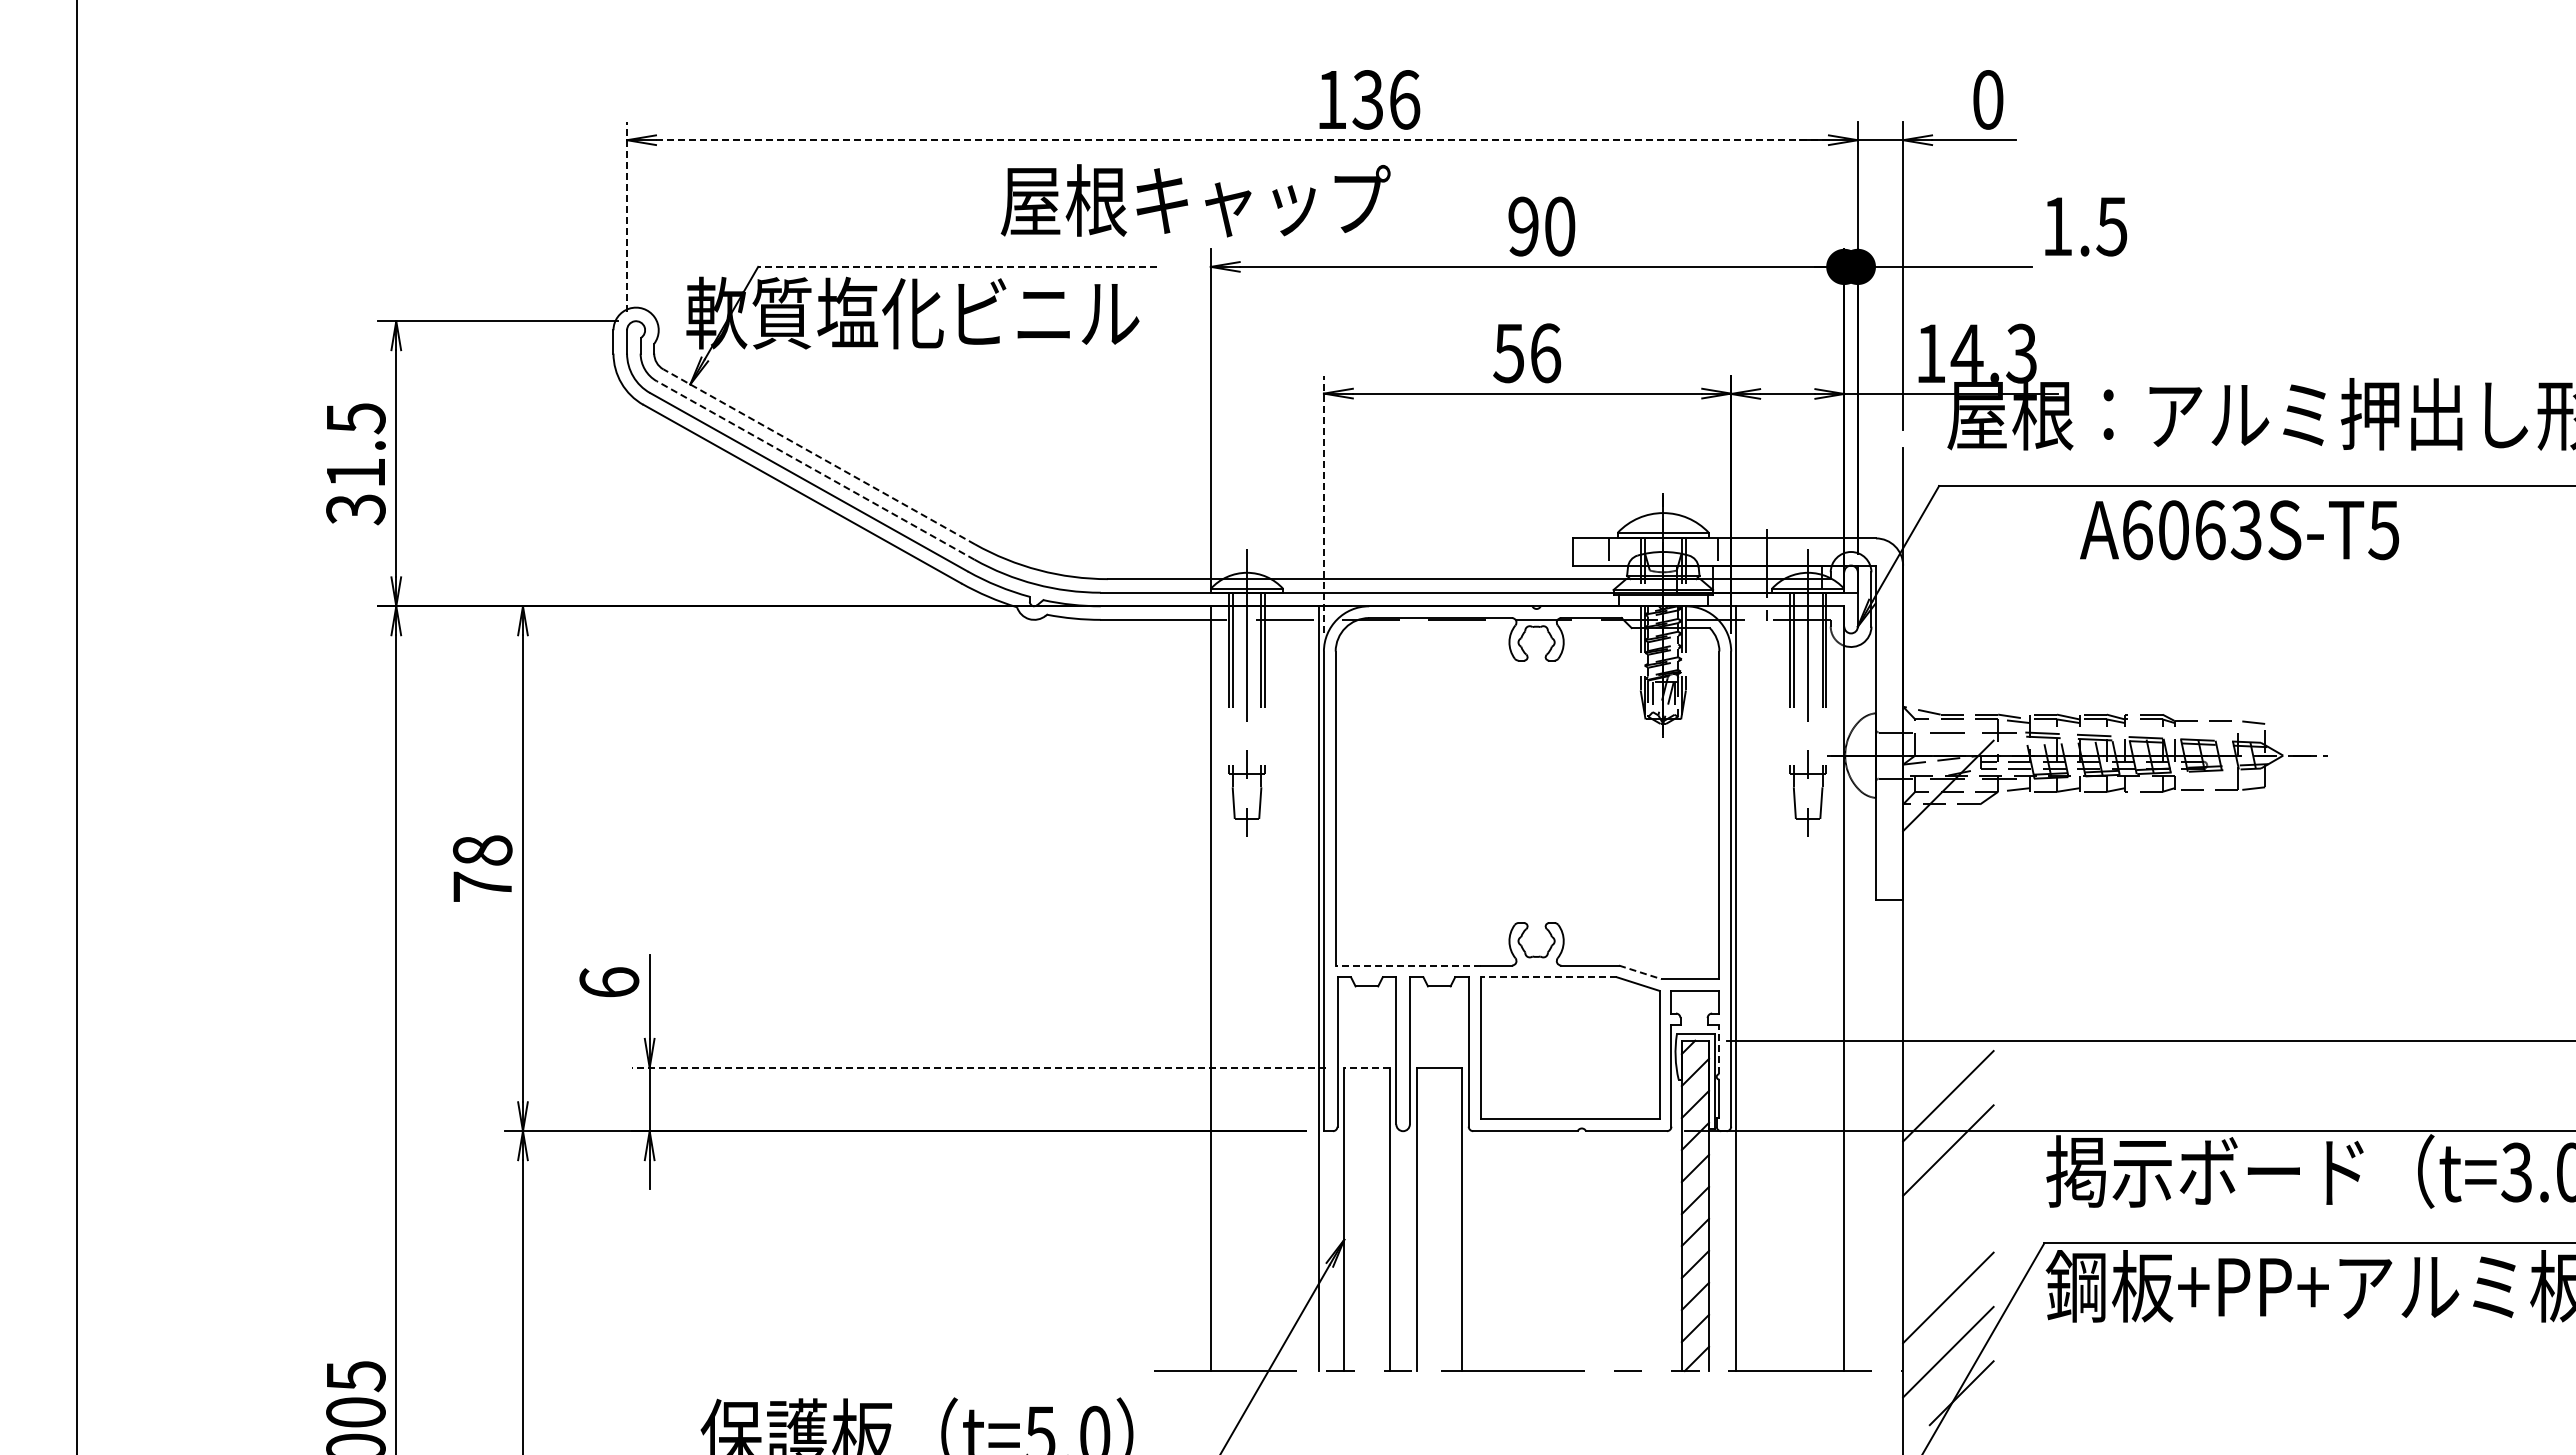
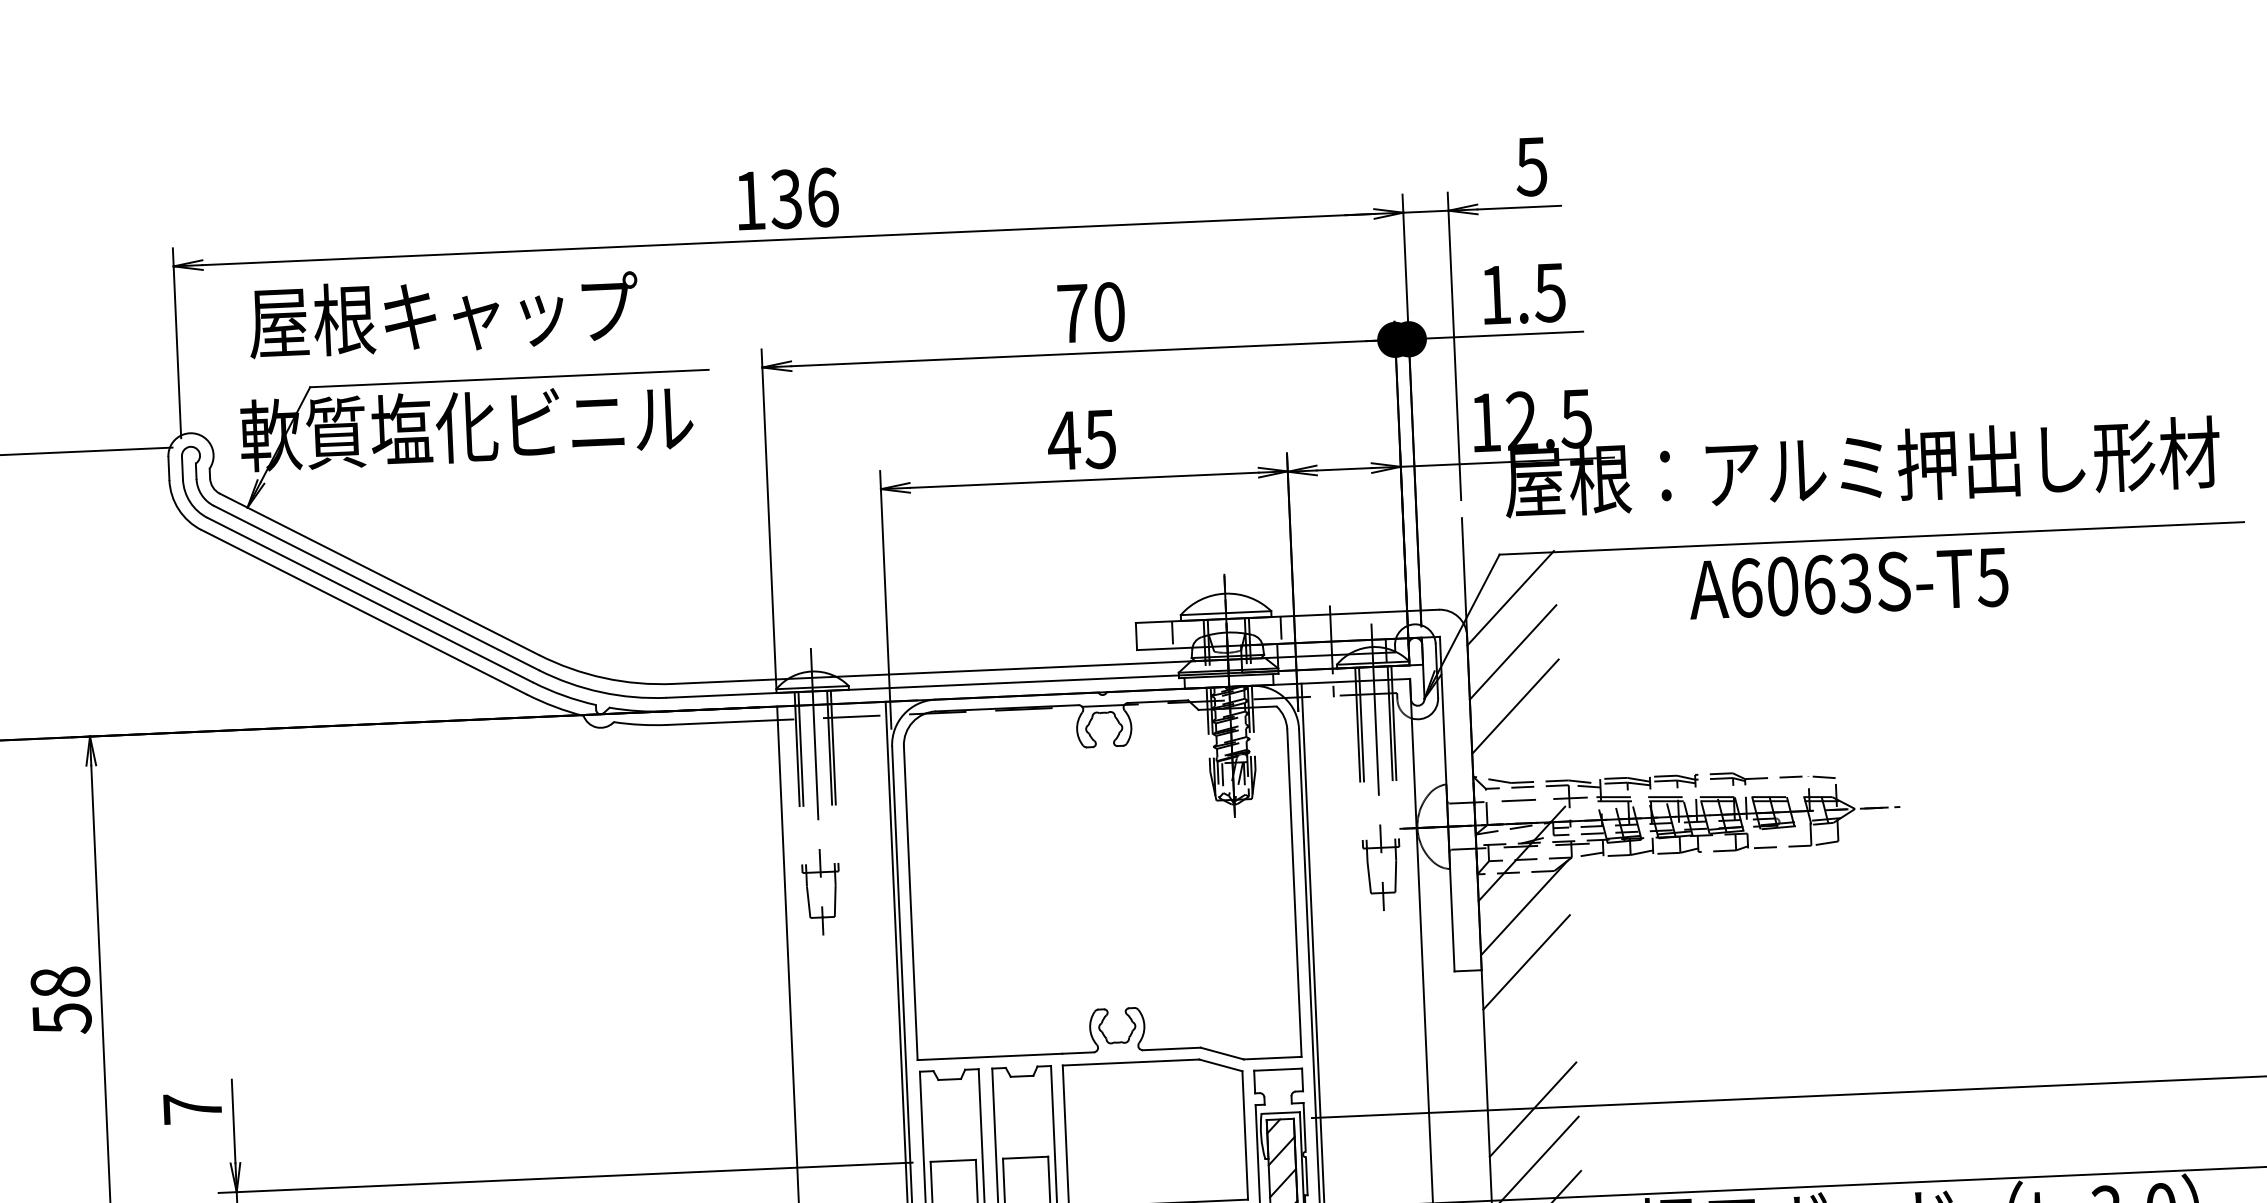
text: (1369, 99) -> (787, 198), moved
text: (1987, 99) -> (1531, 166), 0 -> 5
line: (1242, 140) -> (788, 239), dashed -> solid
text: (1195, 200) -> (443, 314), moved
line: (627, 216) -> (177, 342), dashed -> solid
text: (1523, 226) -> (1073, 313), 90 -> 70
text: (2086, 226) -> (1524, 293), moved
line: (957, 266) -> (509, 378), dashed -> solid
text: (1993, 352) -> (1548, 418), 14.3 -> 12.5
text: (1526, 353) -> (1081, 440), 56 -> 45
line: (819, 456) -> (379, 573), dashed -> solid
line: (815, 470) -> (376, 588), dashed -> solid
line: (1323, 504) -> (885, 599), dashed -> solid
line: (1948, 529) -> (1510, 597), added
text: (2239, 530) -> (1848, 583), moved
line: (1948, 584) -> (1513, 652), added
line: (1948, 638) -> (1515, 706), added
line: (1948, 839) -> (1524, 907), added
text: (482, 886) -> (61, 1018), 78 -> 58
line: (1948, 894) -> (1526, 962), added
line: (1407, 965) -> (989, 1056), dashed -> solid
line: (1640, 972) -> (1222, 1053), dashed -> solid
line: (1548, 977) -> (1130, 1062), dashed -> solid
text: (609, 982) -> (192, 1108), 6 -> 7
line: (1948, 1041) -> (1533, 1109), added
line: (1719, 1049) -> (1304, 1127), dashed -> solid
line: (978, 1067) -> (565, 1177), dashed -> solid
line: (1366, 1067) -> (952, 1160), dashed -> solid

